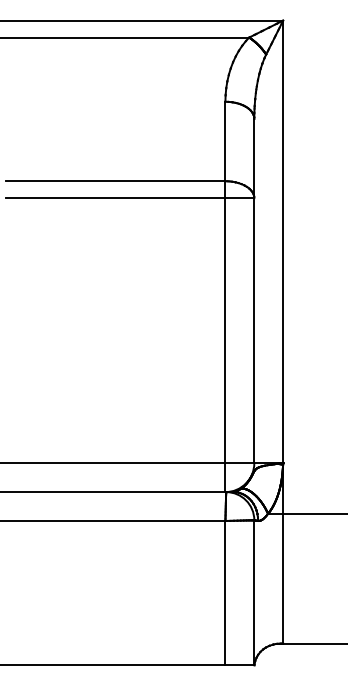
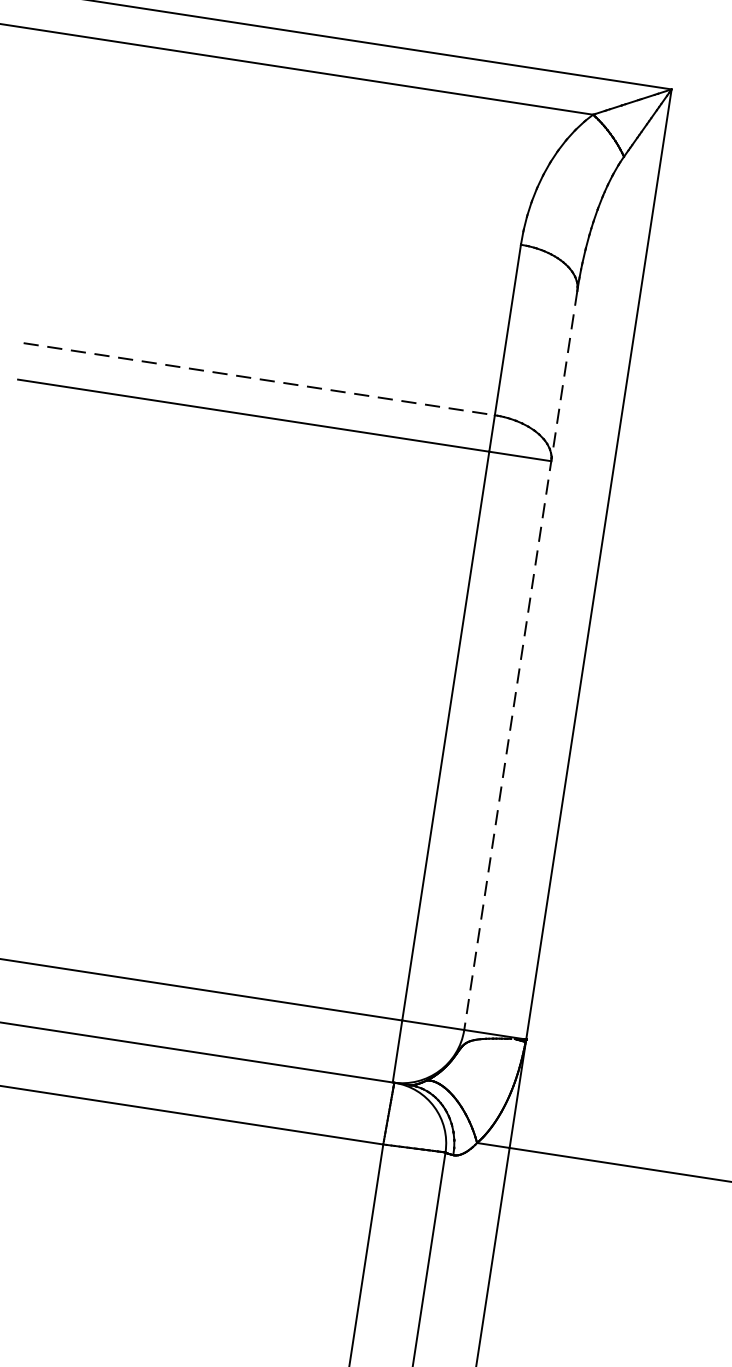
line: (115, 181) -> (258, 379), solid -> dashed
line: (254, 291) -> (521, 661), solid -> dashed

